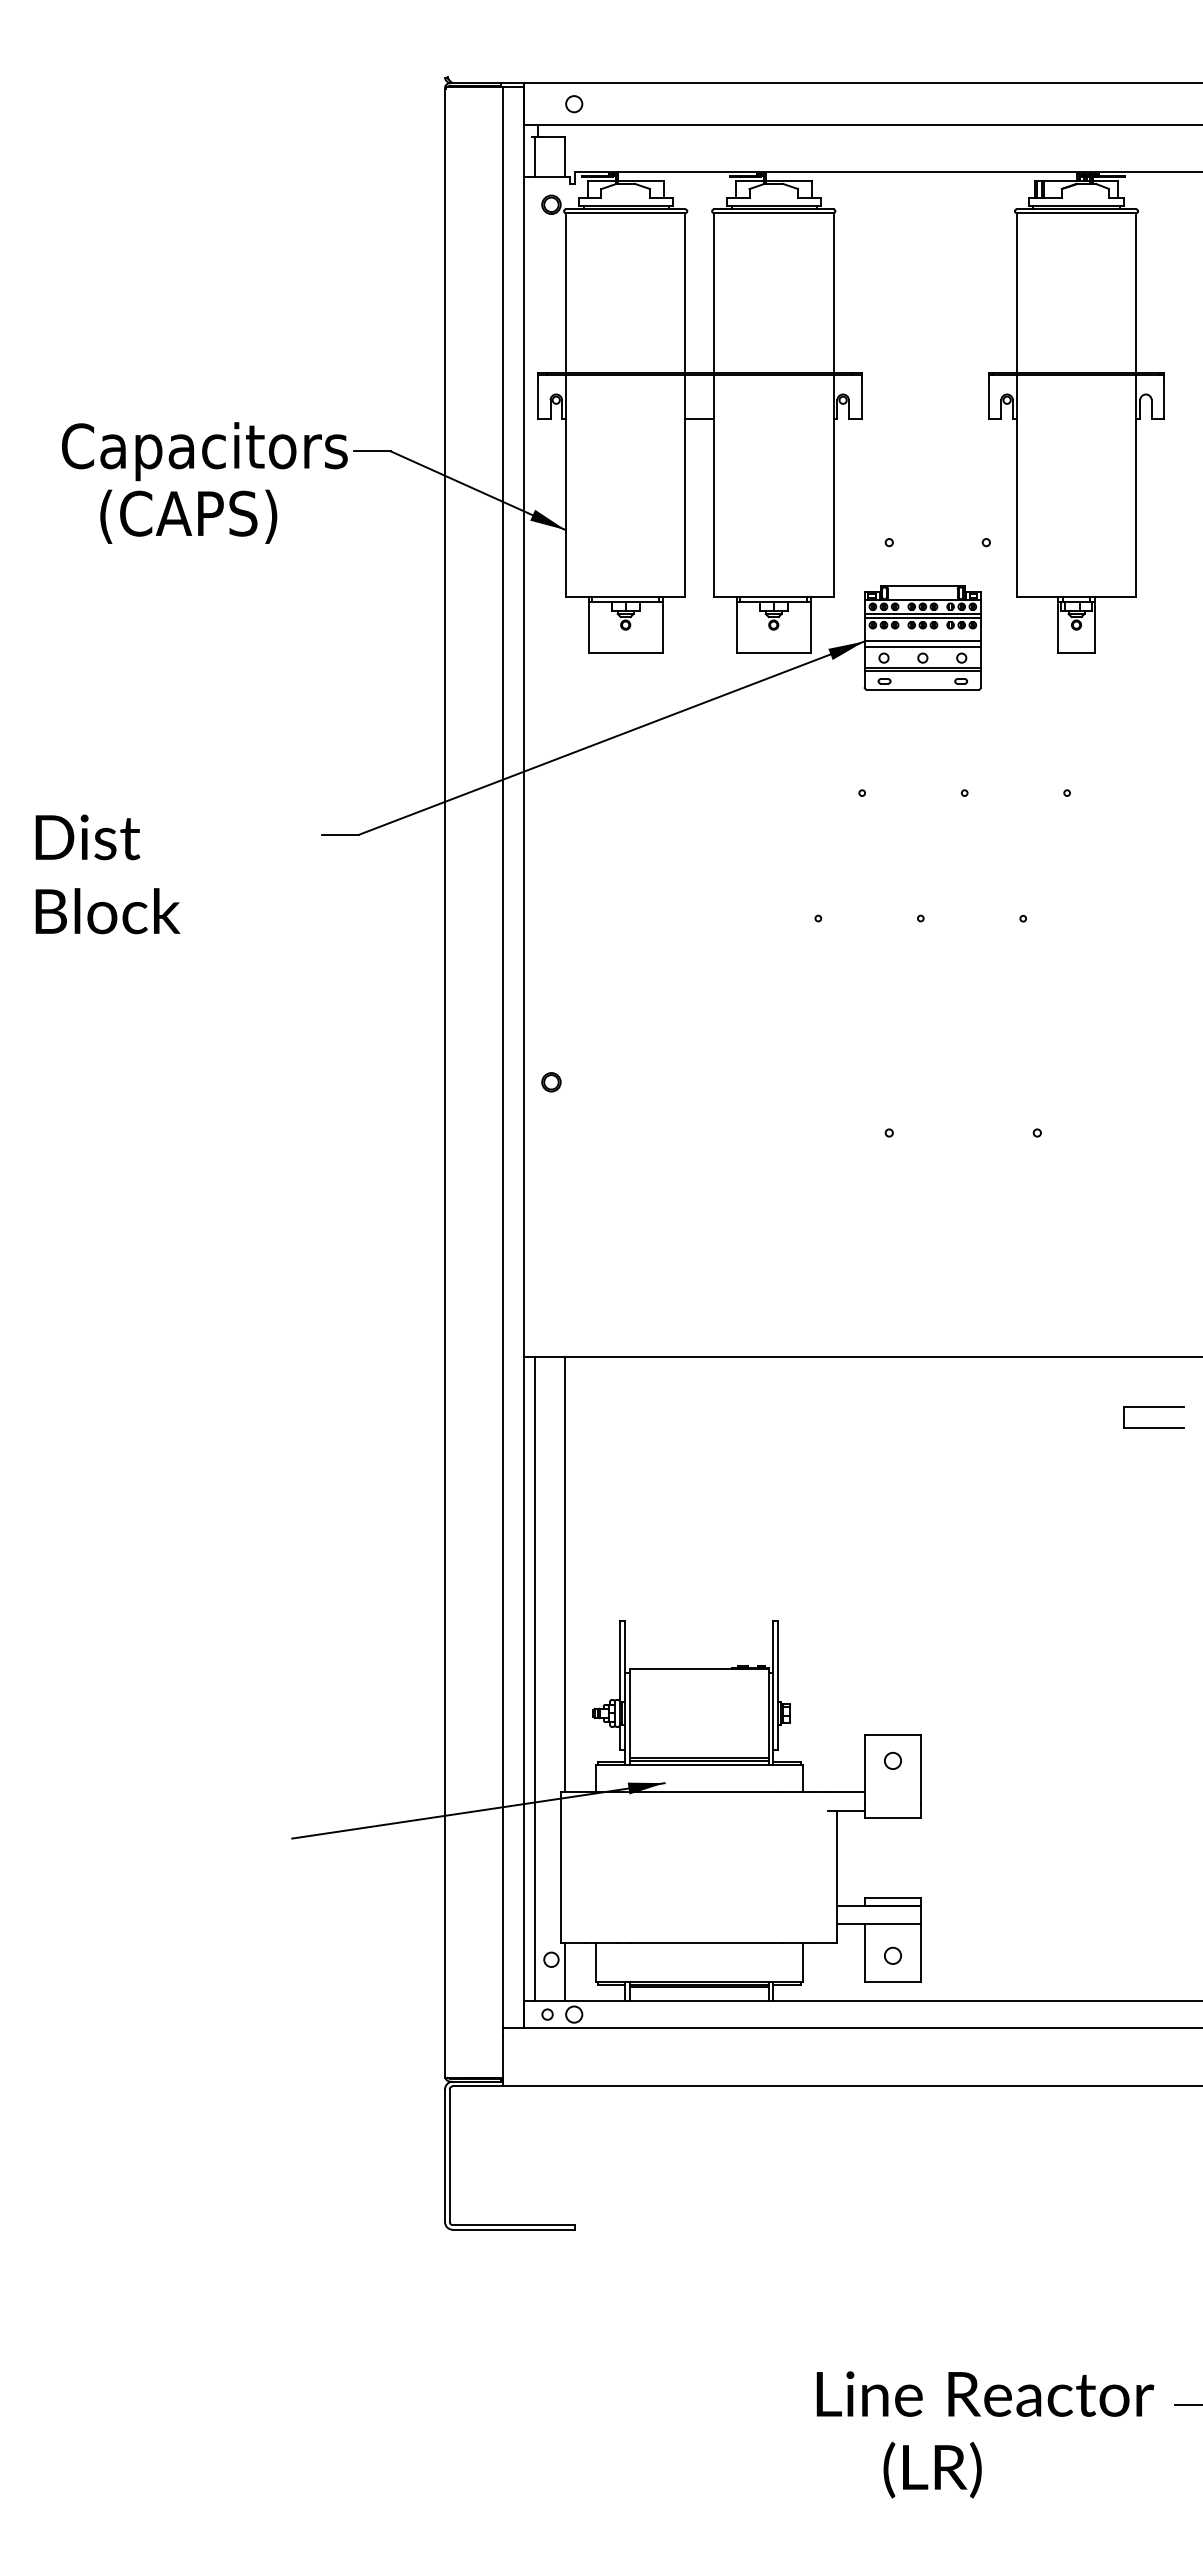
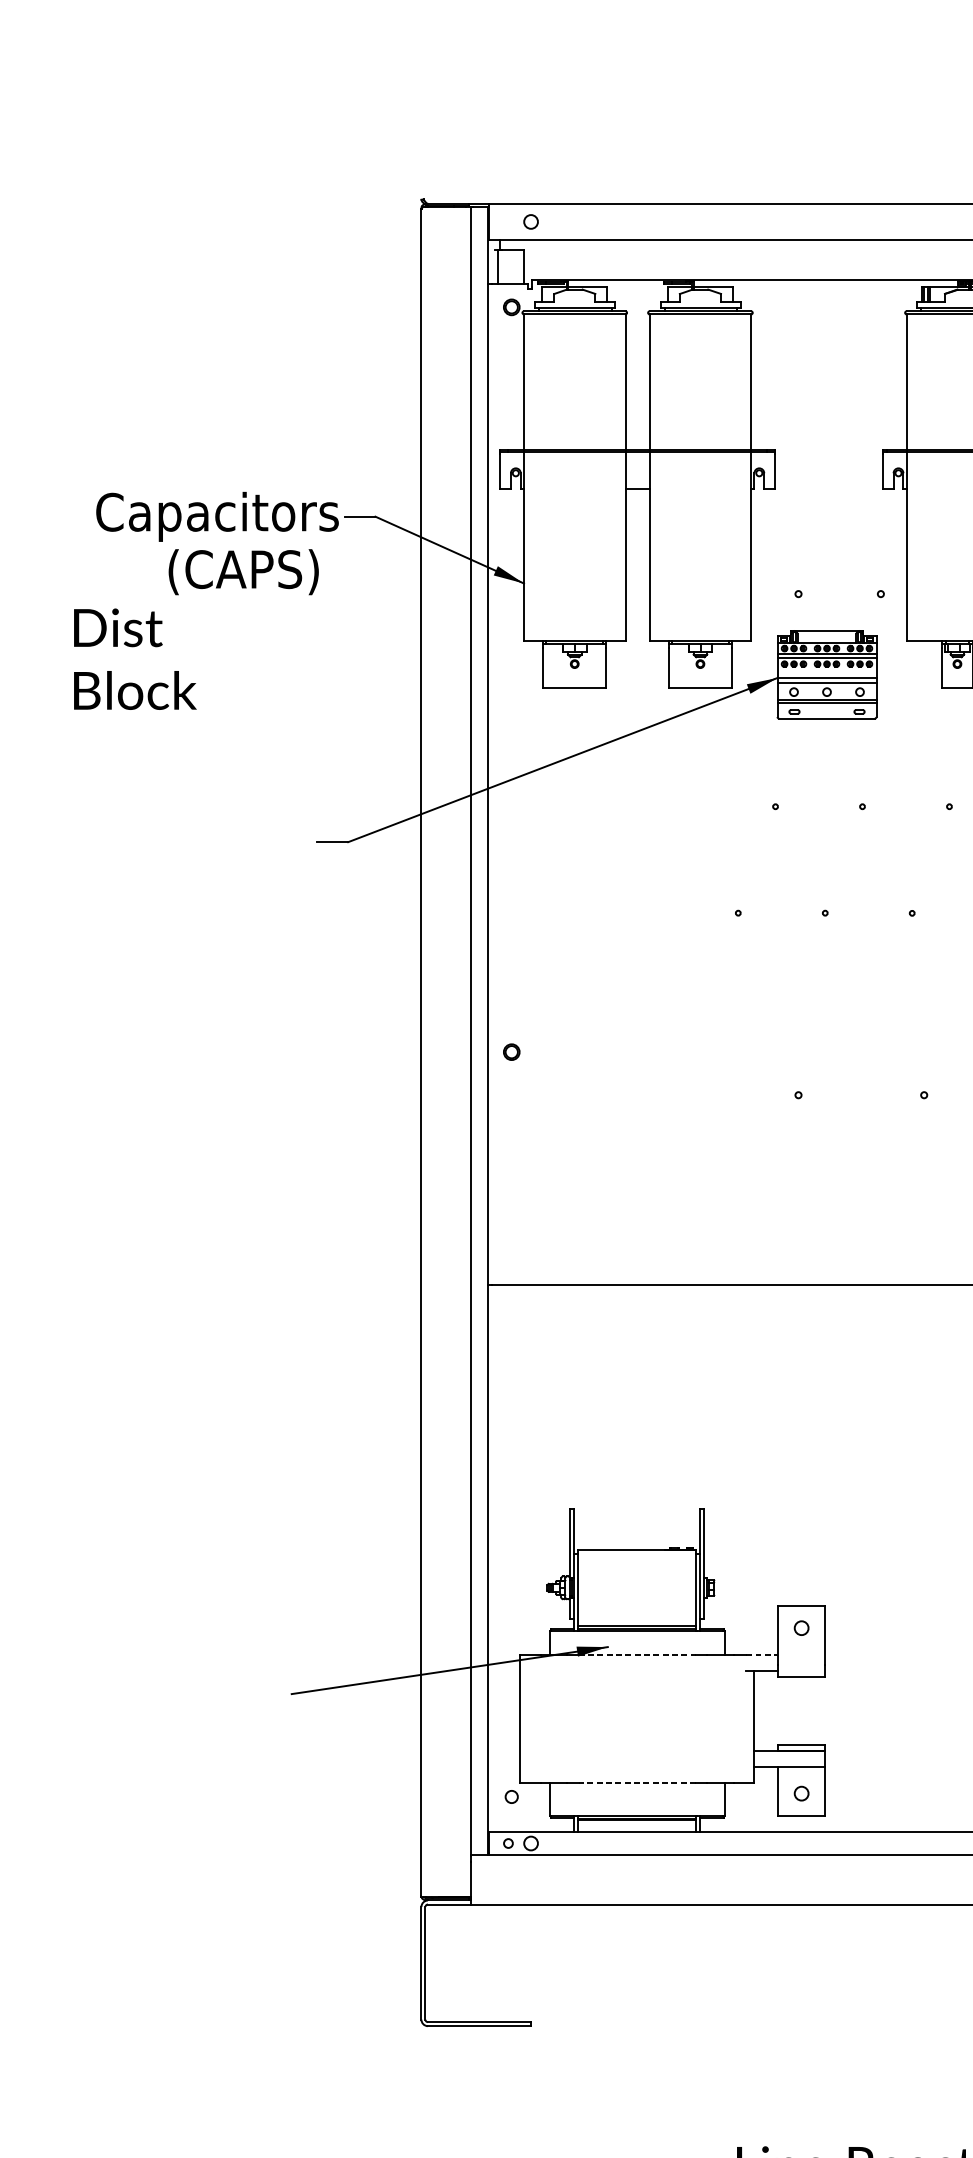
text: (188, 516) -> (243, 571), moved
text: (107, 874) -> (134, 659), moved
line: (565, 1574) -> (523, 1469), removed
line: (534, 1678) -> (497, 1558), removed
line: (699, 1792) -> (637, 1654), solid -> dashed
line: (846, 1792) -> (762, 1654), solid -> dashed
line: (698, 1943) -> (636, 1783), solid -> dashed
line: (565, 1971) -> (523, 1806), removed

